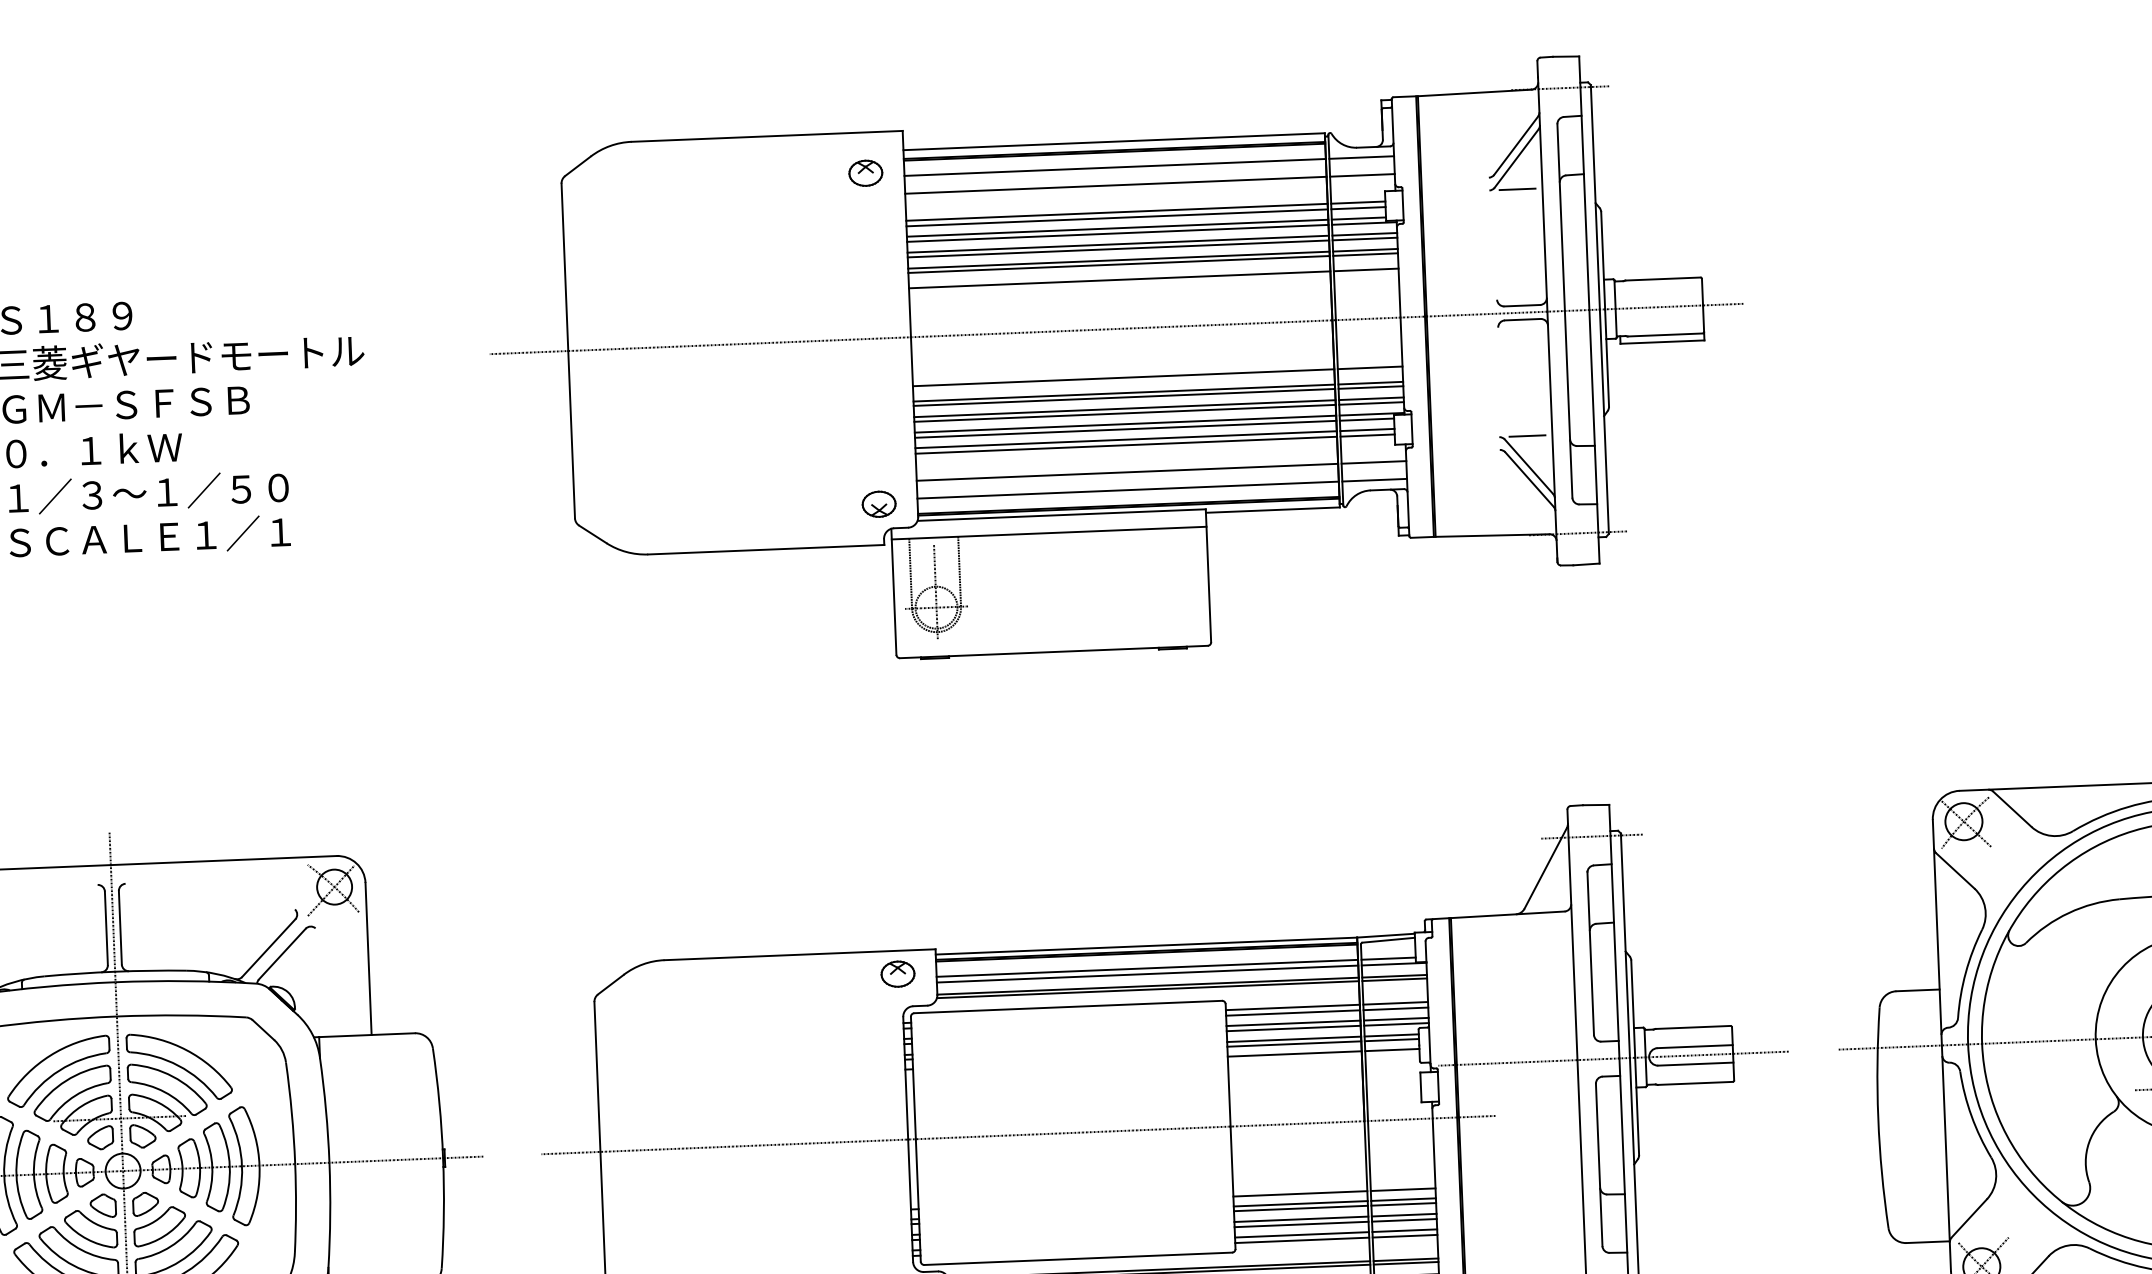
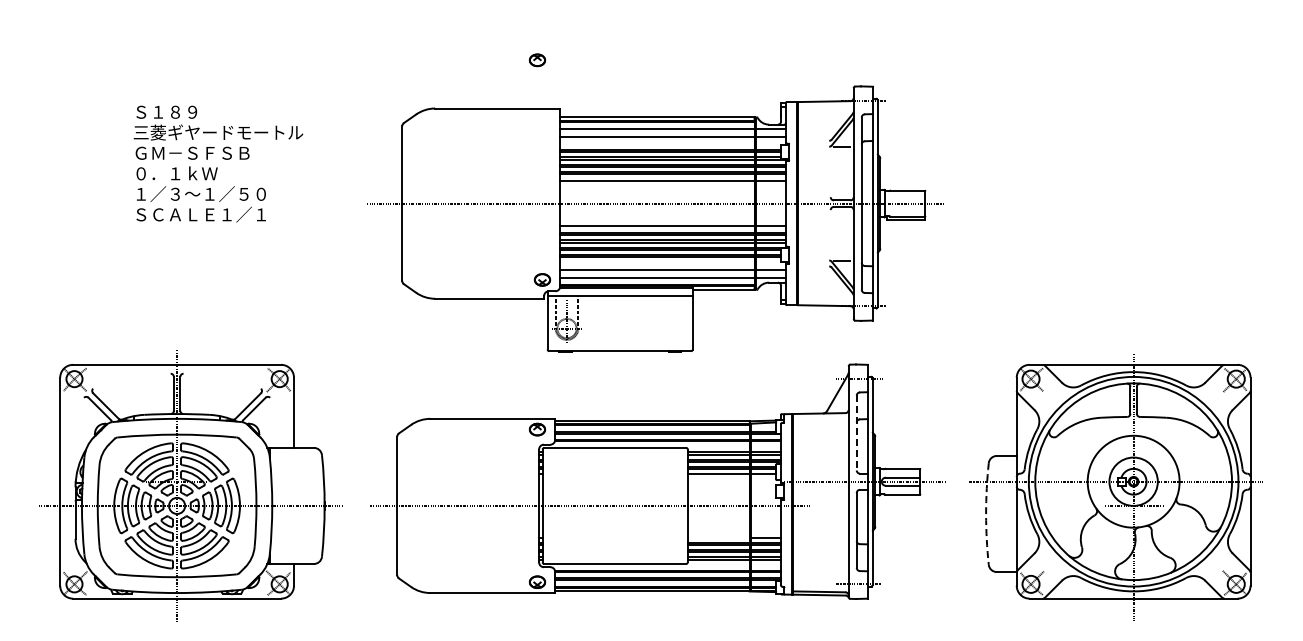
part: (1118, 361) -> (655, 218), moved
line: (1590, 952) -> (856, 432), solid -> dashed
arc: (1879, 1119) -> (986, 514), solid -> dashed
line: (1300, 1194) -> (718, 538), removed

